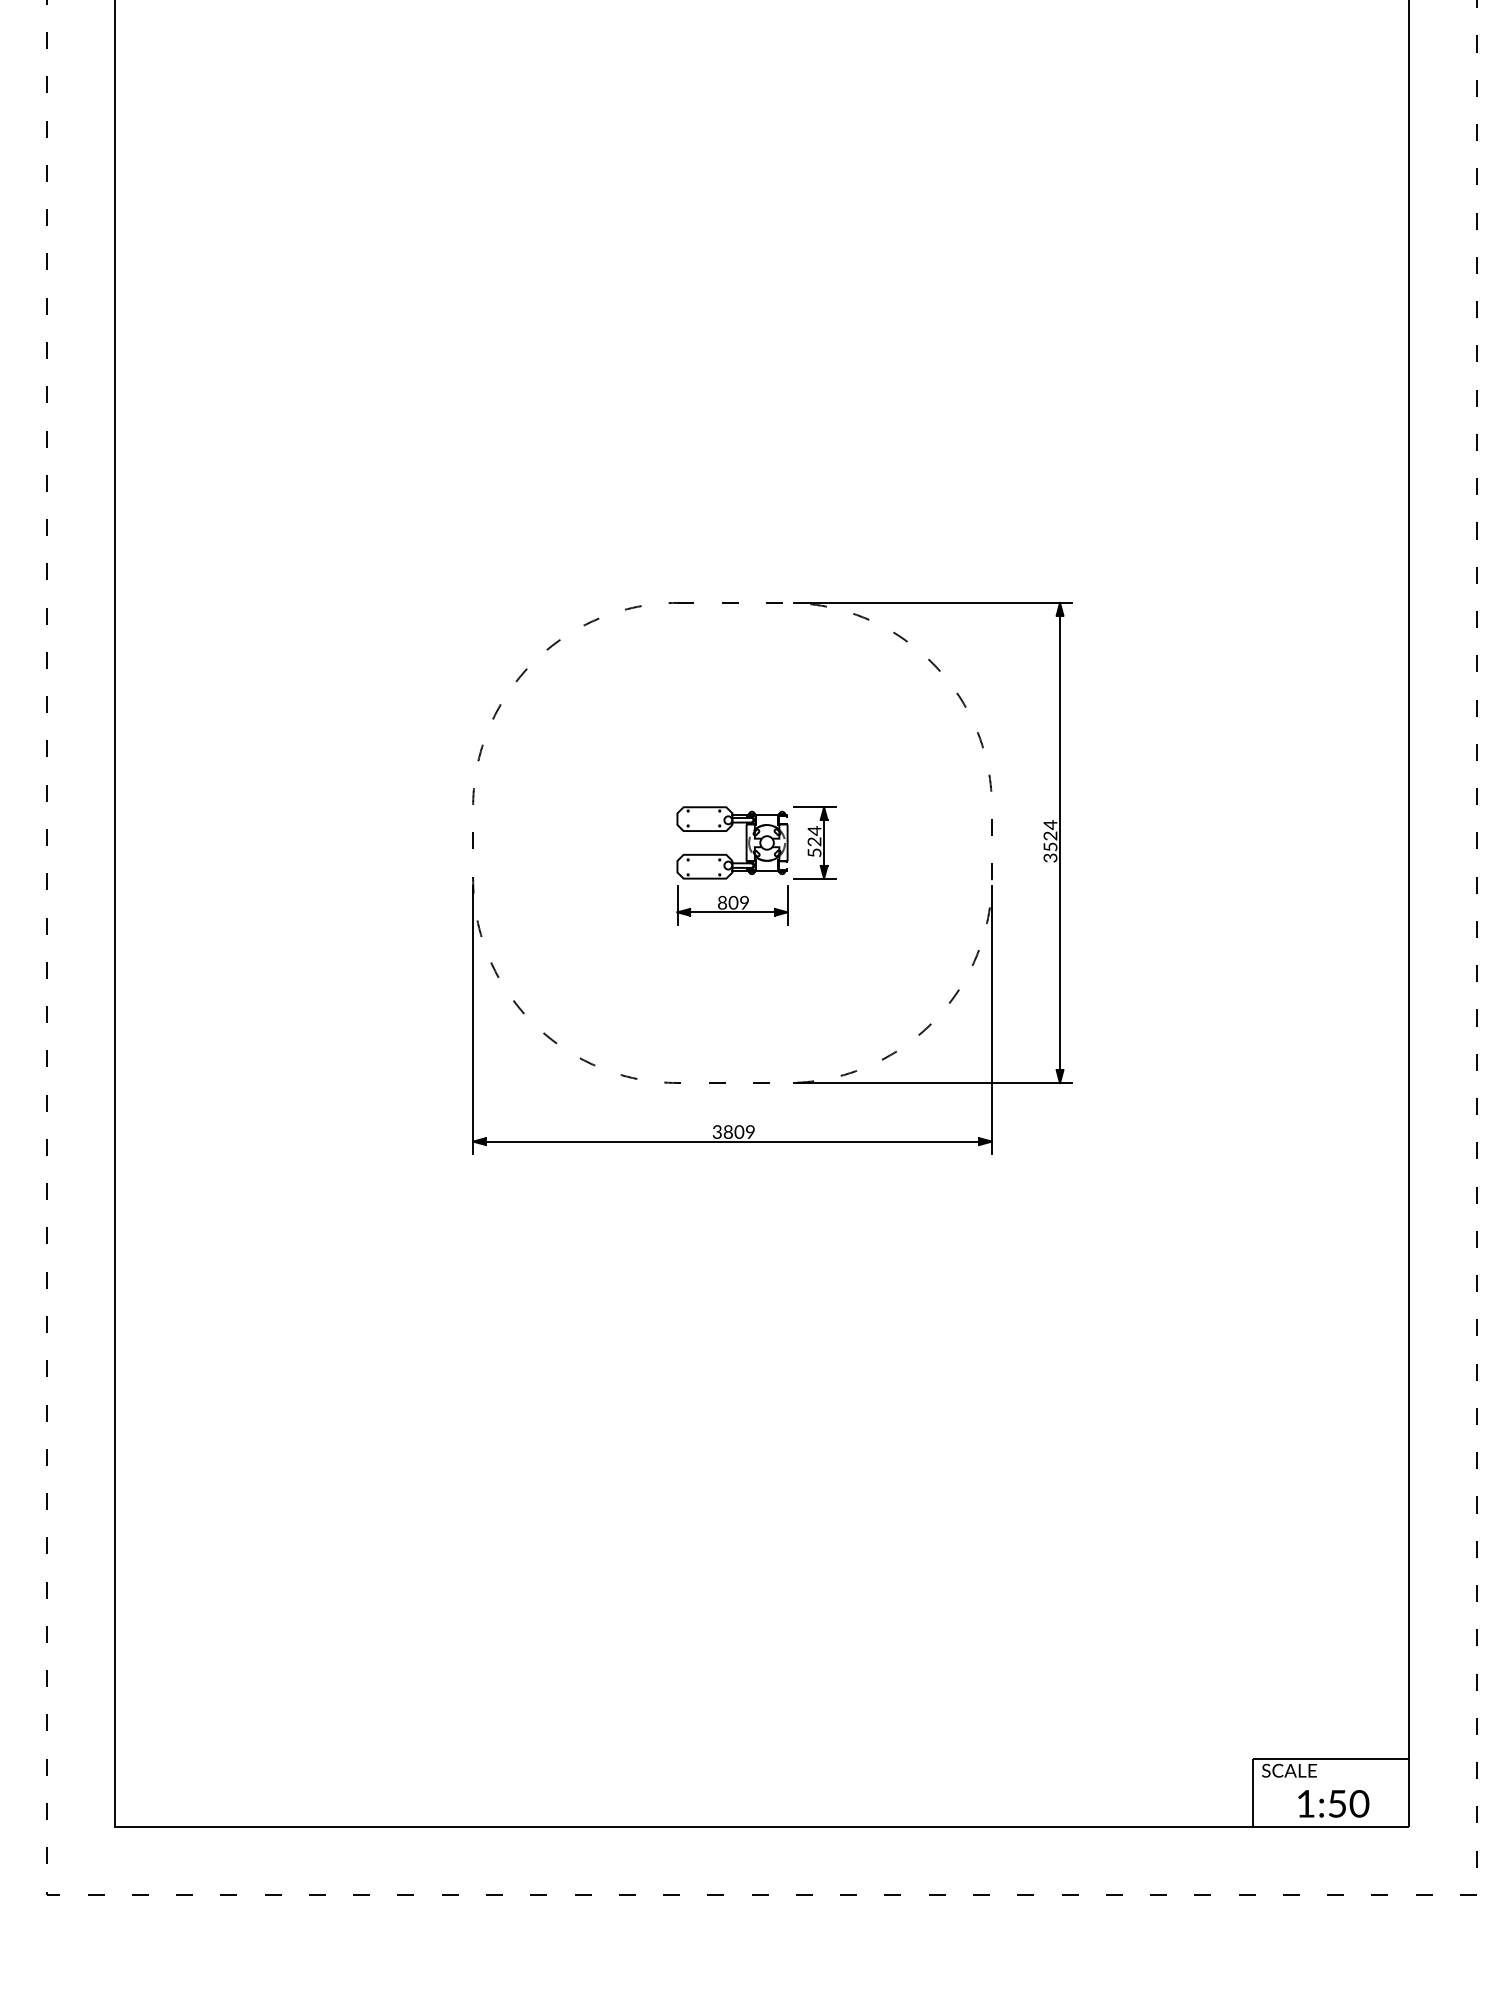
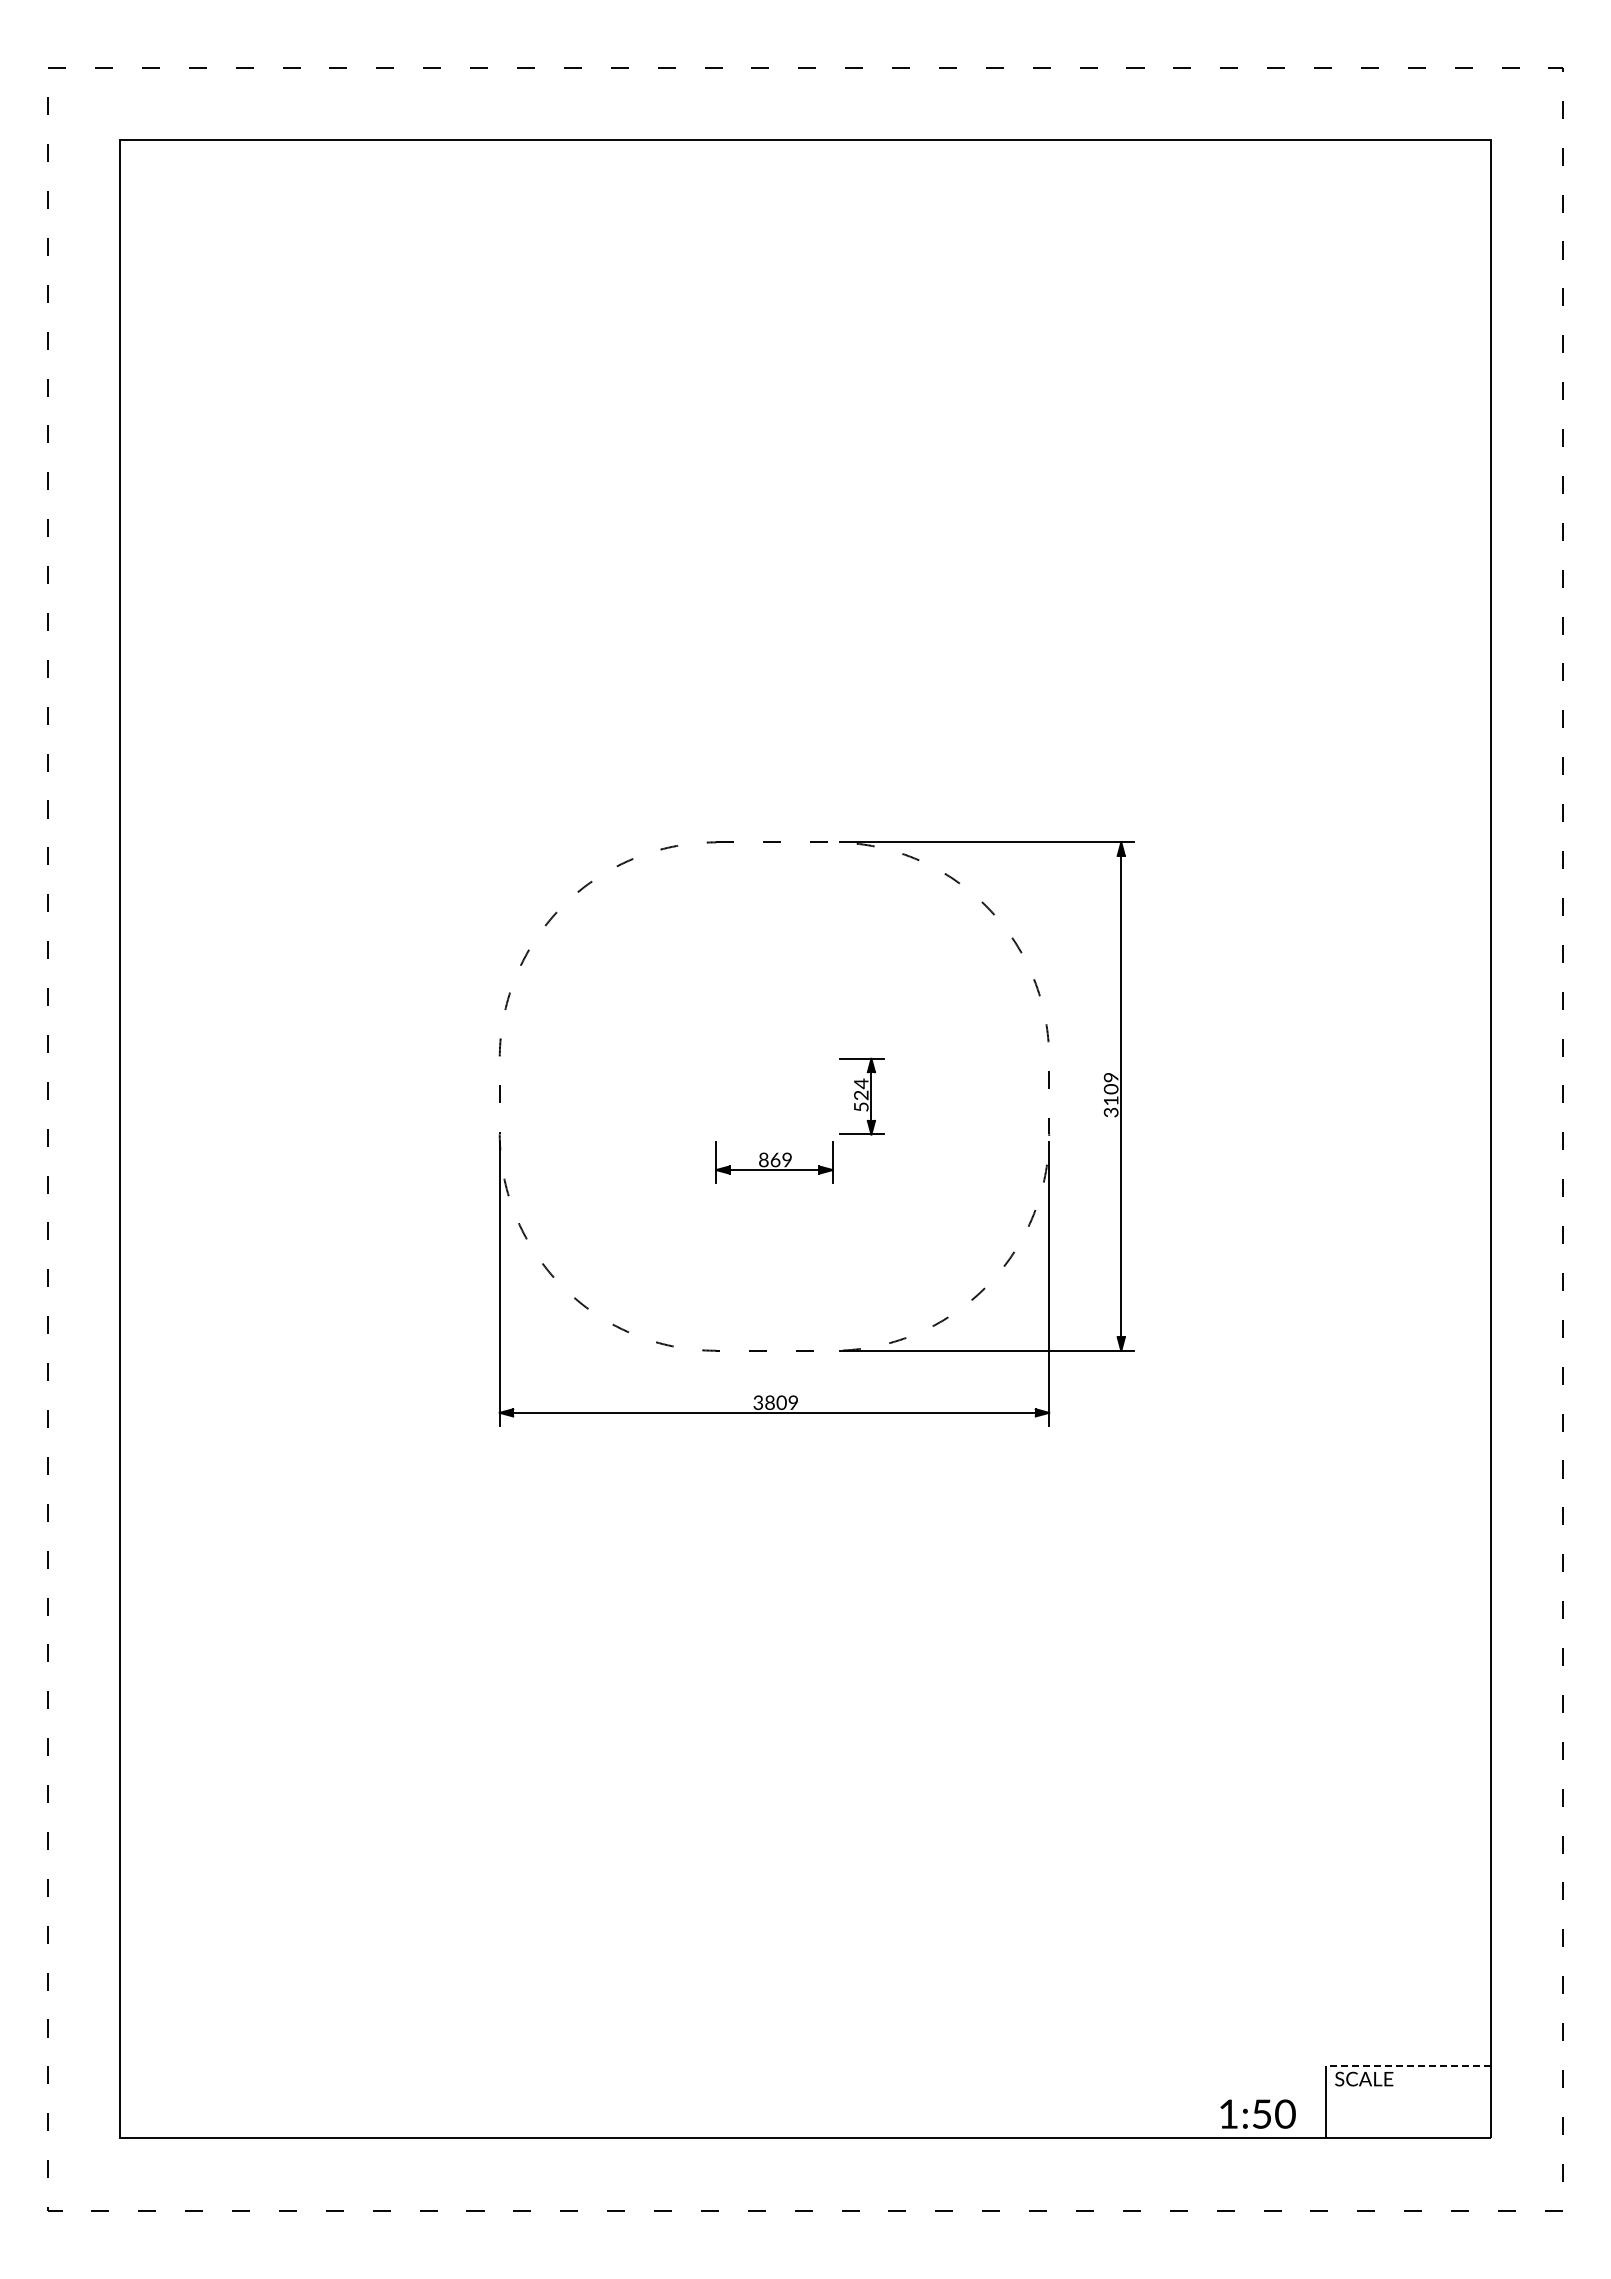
part: (726, 831) -> (768, 1084), removed
text: (1049, 835) -> (1110, 1088), 3524 -> 3109
text: (733, 902) -> (775, 1159), 809 -> 869
line: (1330, 1758) -> (1407, 2066), solid -> dashed
text: (1333, 1803) -> (1257, 2113), moved

